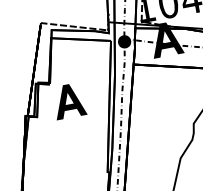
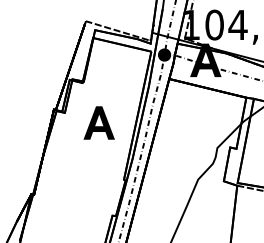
part: (68, 100) -> (98, 122), moved

